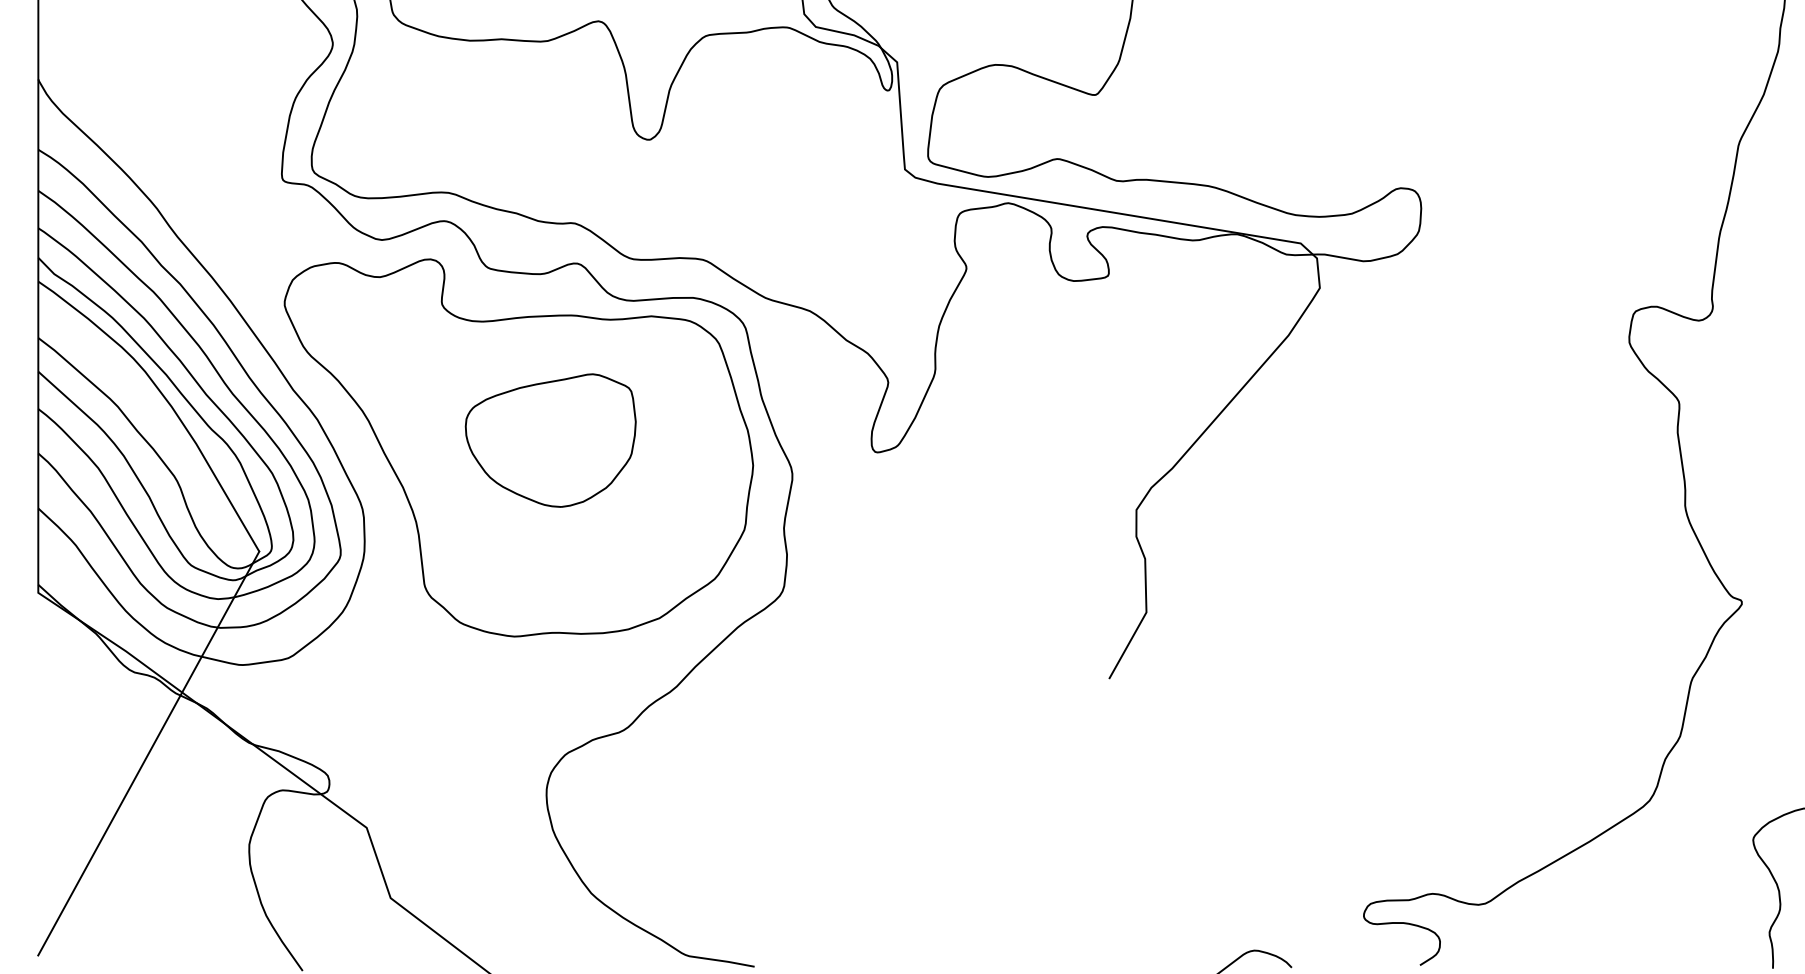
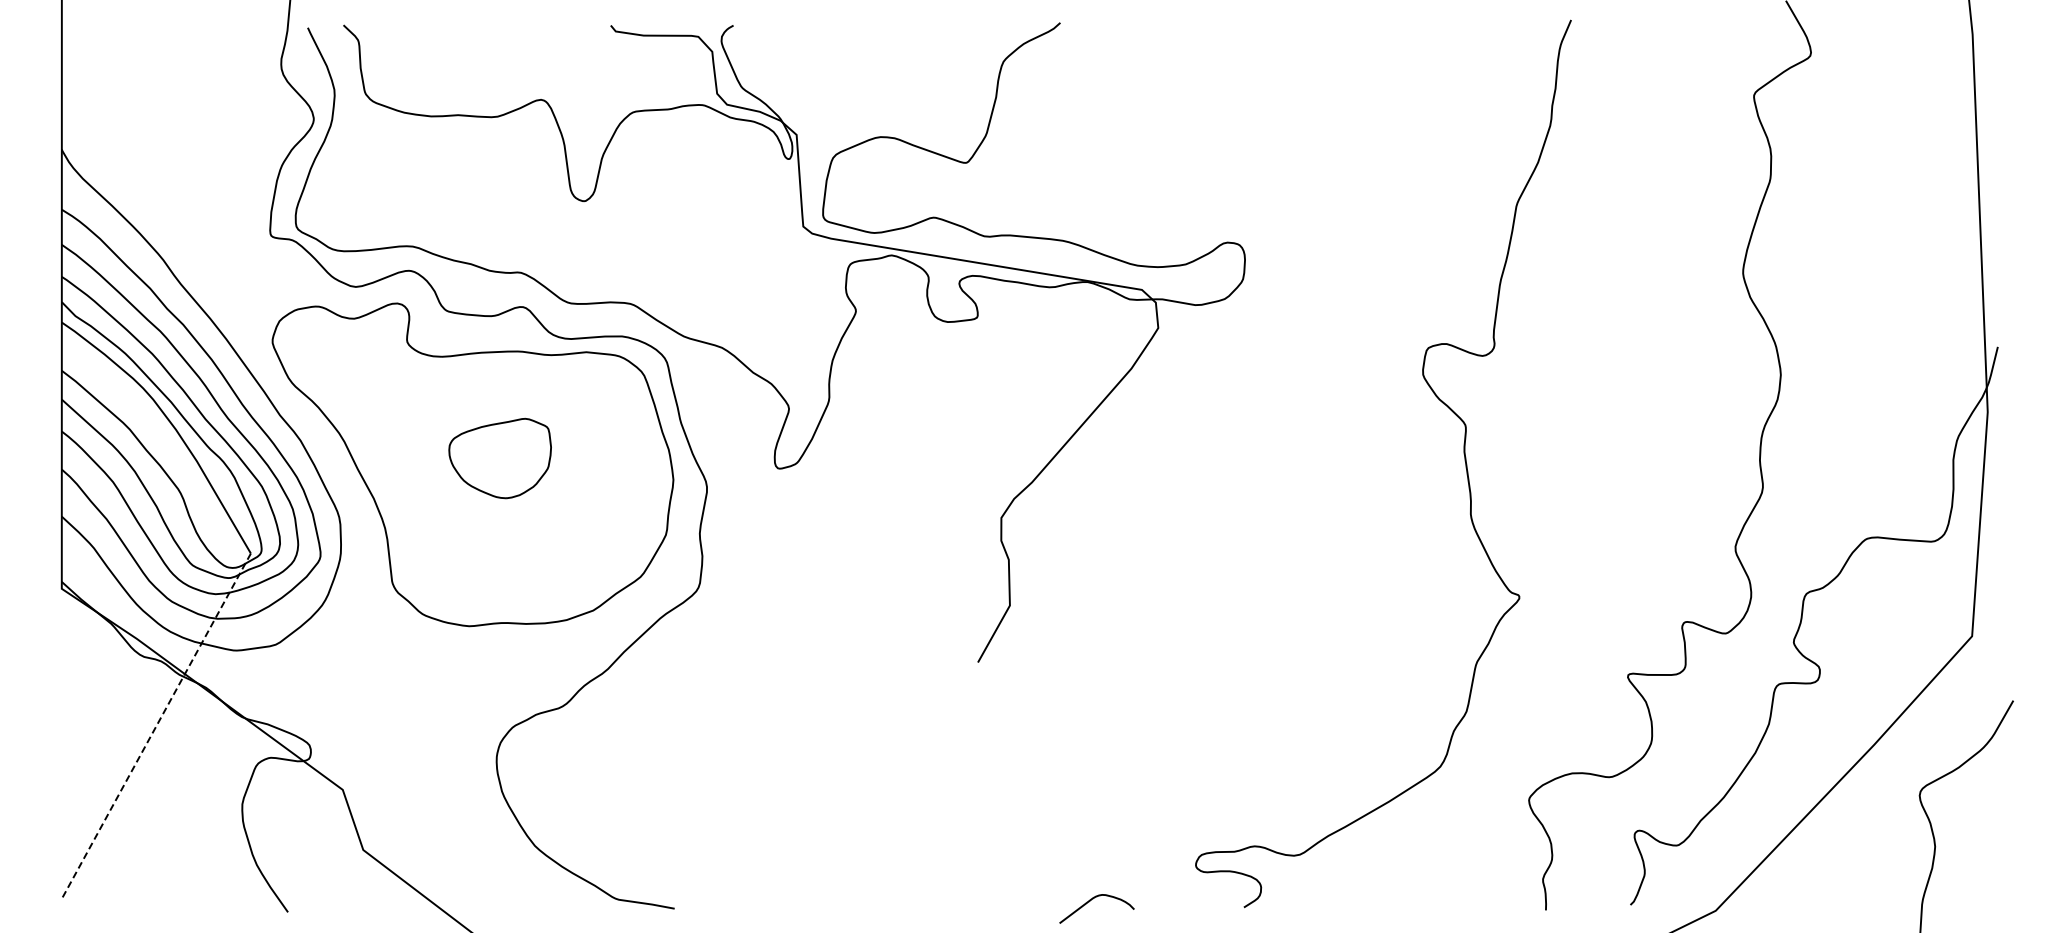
part: (549, 440) -> (499, 458), size x0.7
line: (148, 753) -> (156, 726), solid -> dashed

